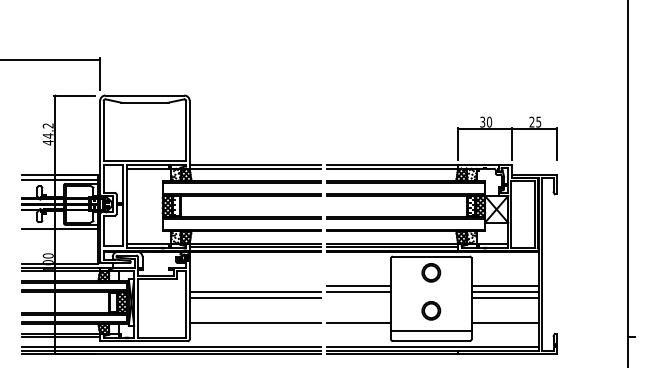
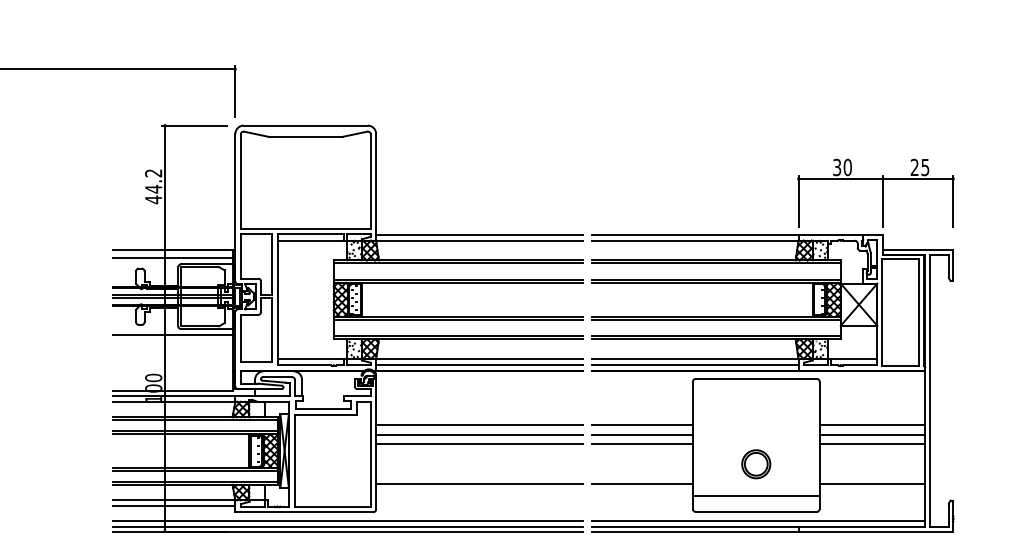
part: (431, 272) -> (756, 403), removed
line: (255, 285) -> (479, 424), added
line: (358, 297) -> (641, 443), added

